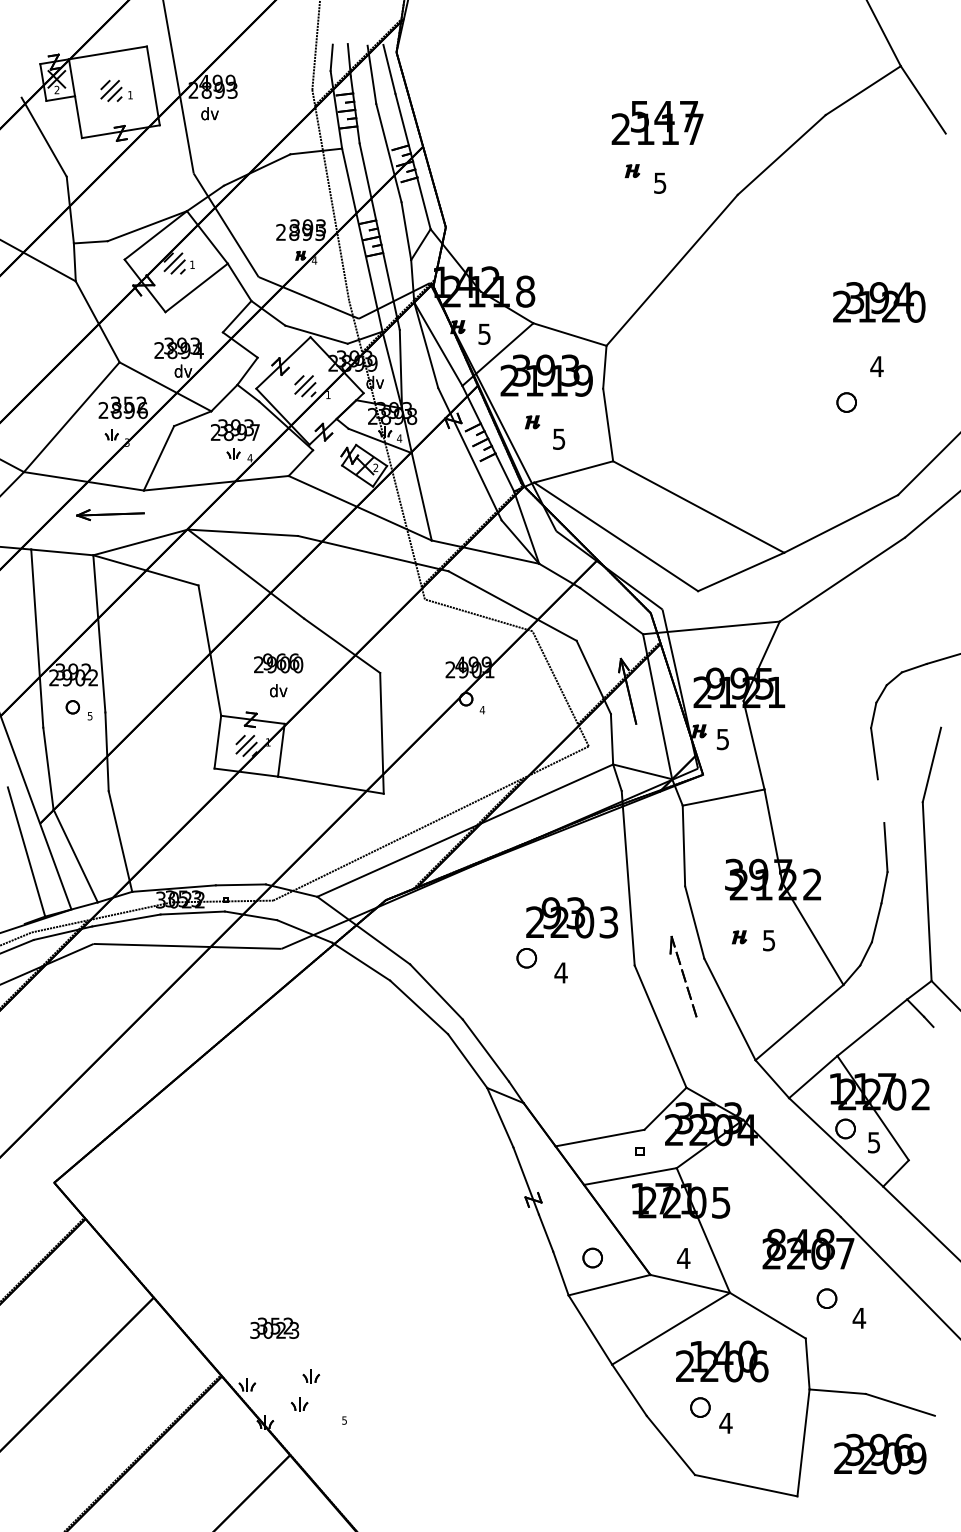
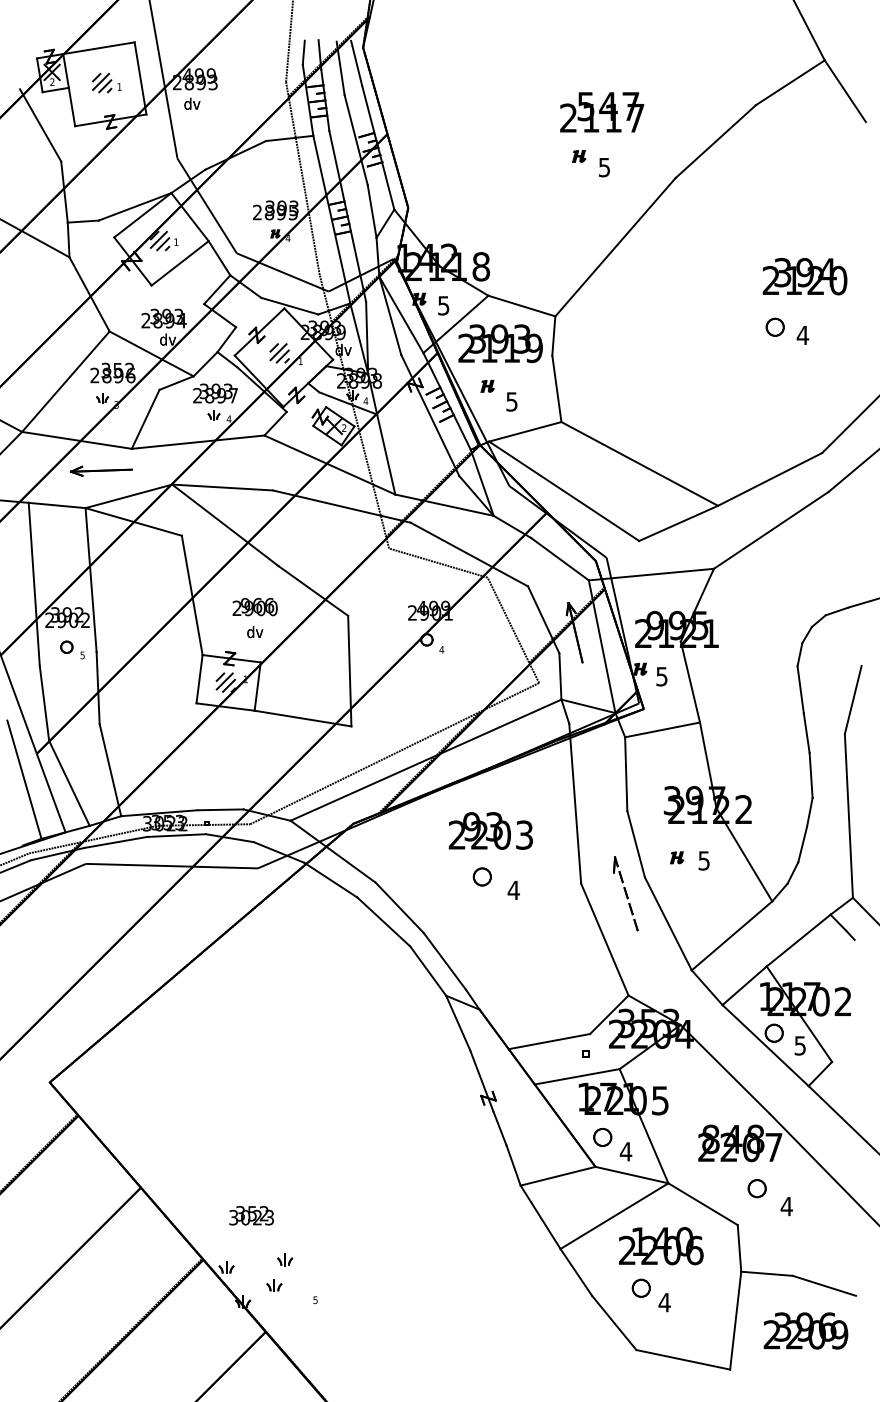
part: (845, 401) -> (774, 326), moved
line: (880, 801) -> (806, 733), added
text: (571, 917) -> (490, 830), moved
part: (592, 1258) -> (602, 1137), moved

